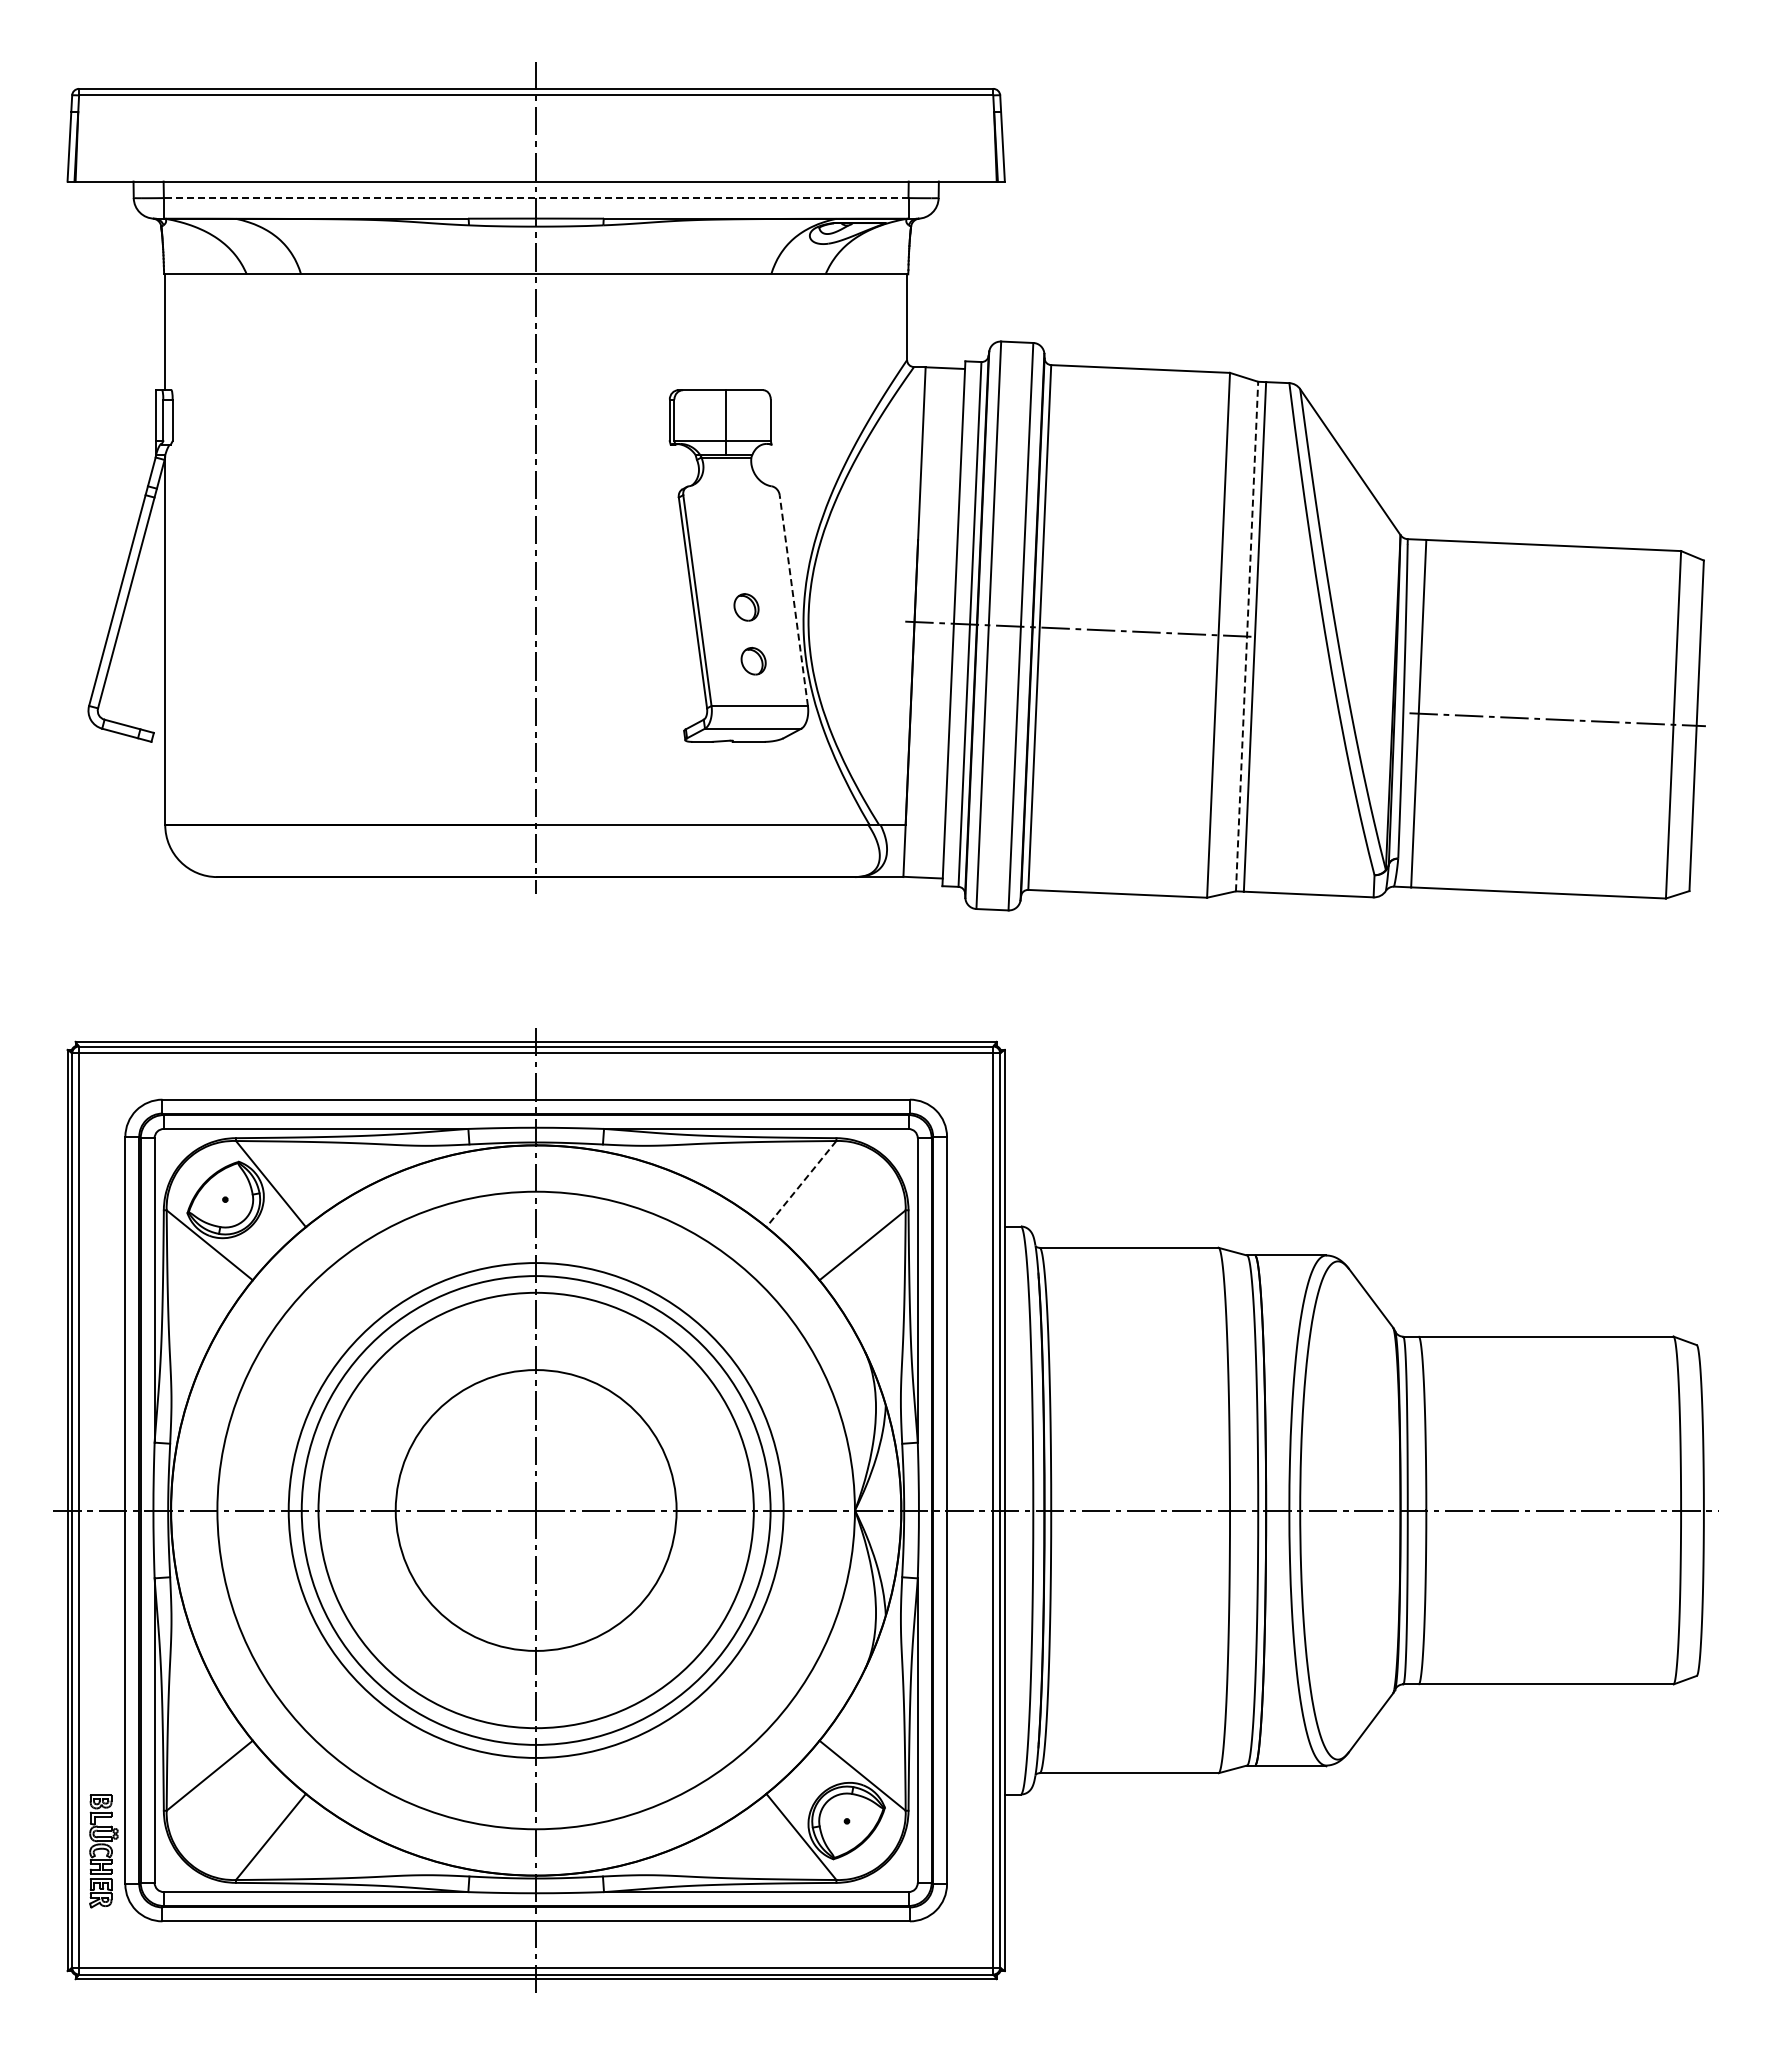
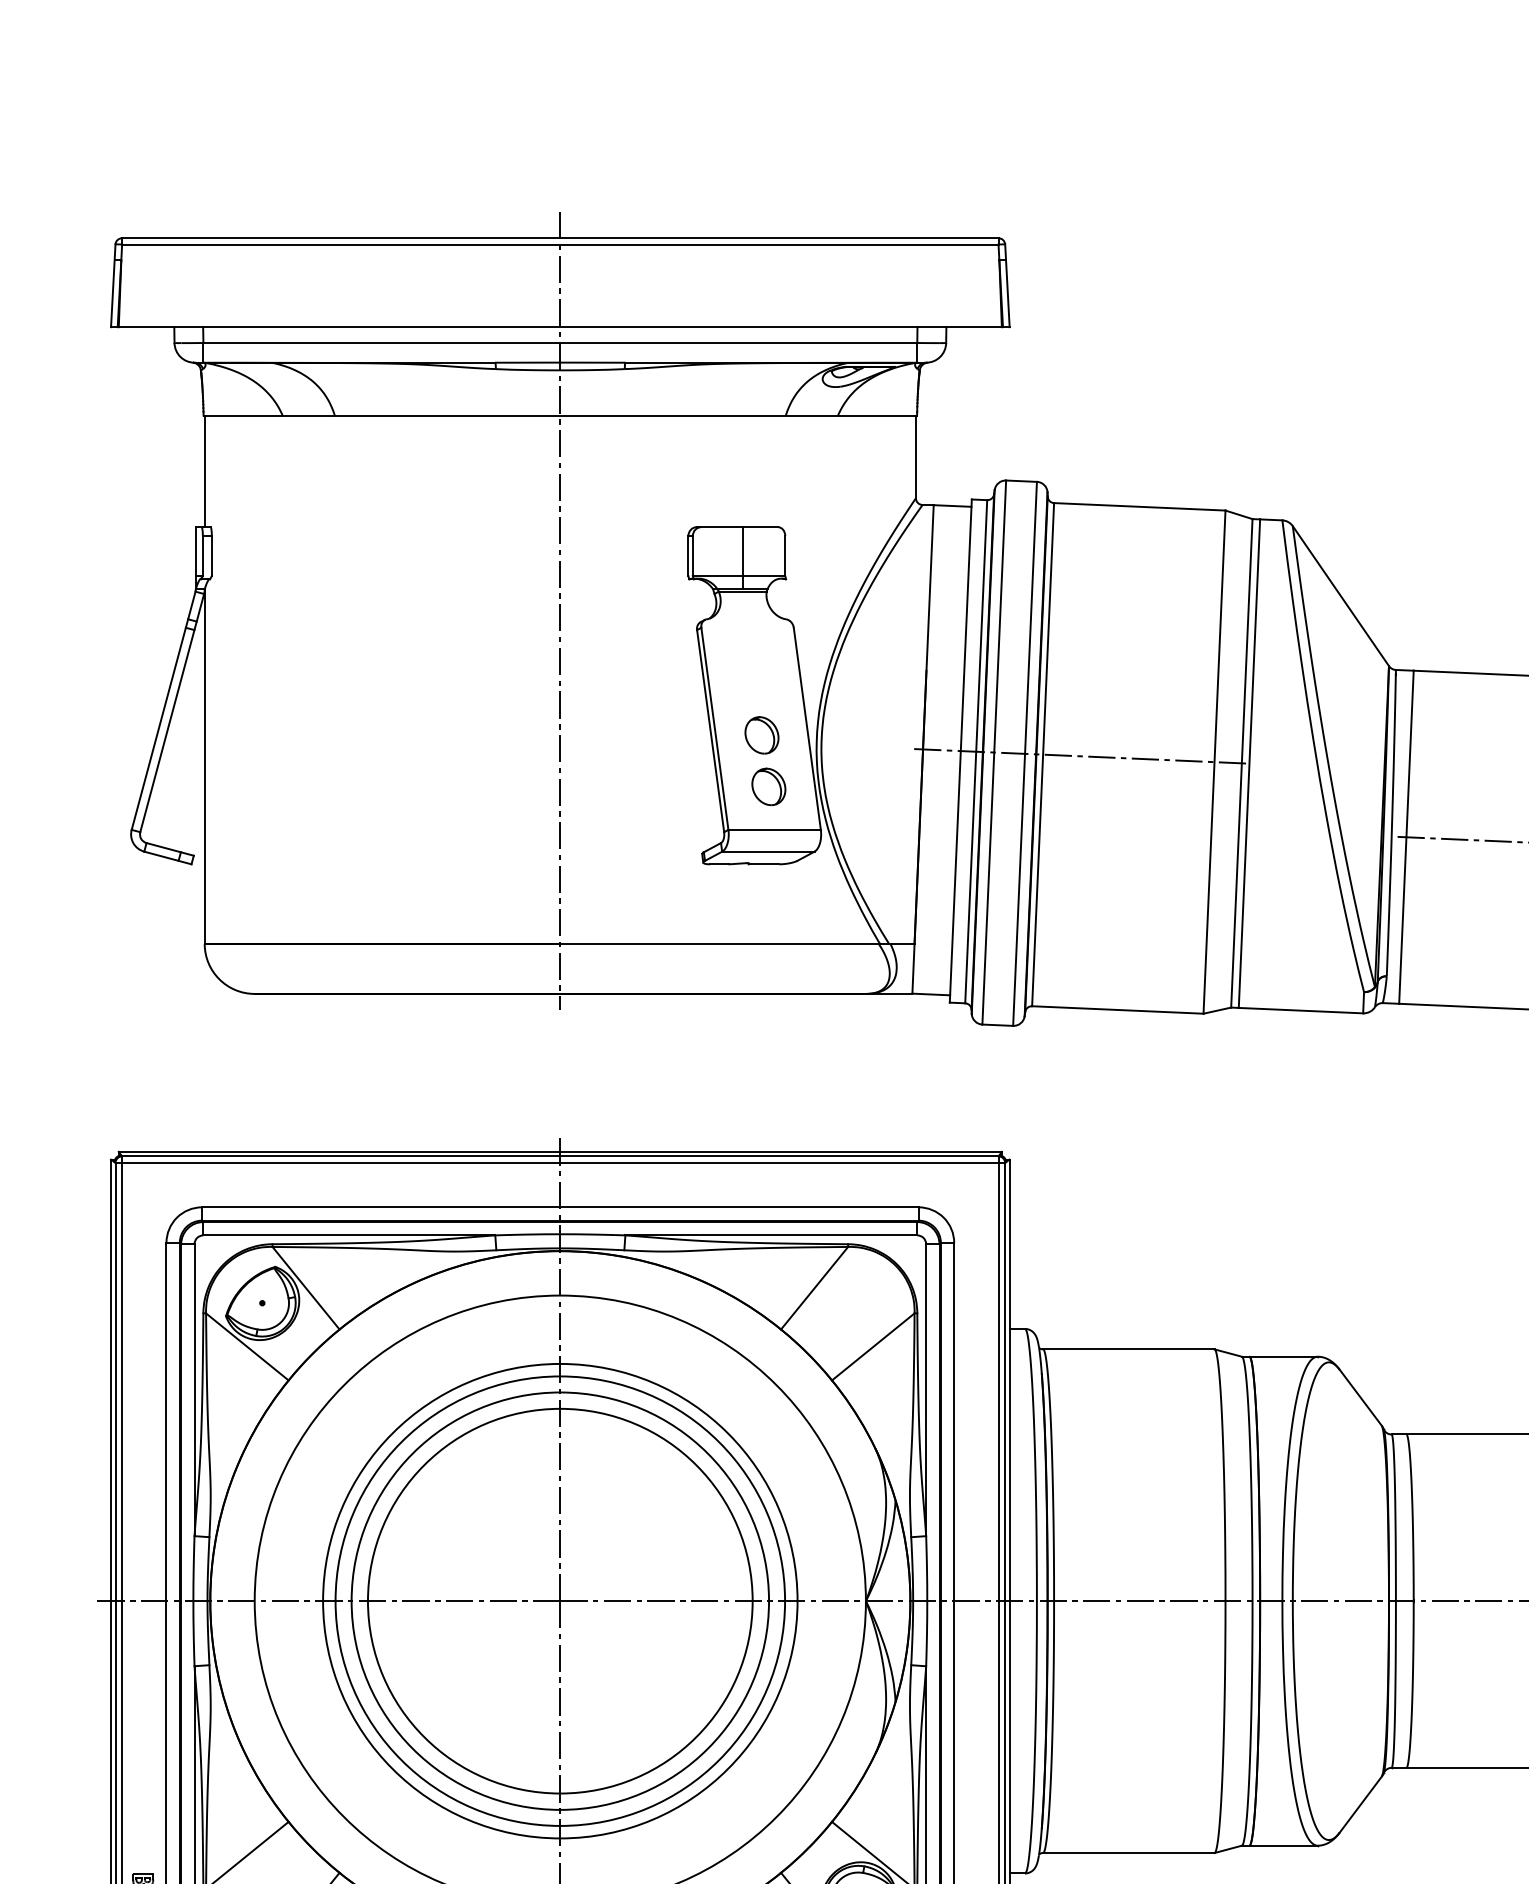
line: (535, 198) -> (559, 343), dashed -> solid
line: (793, 600) -> (807, 728), dashed -> solid
part: (746, 607) -> (761, 735), size x1.43
line: (1247, 636) -> (1242, 763), dashed -> solid
part: (753, 661) -> (768, 787), size x1.43
line: (801, 1184) -> (814, 1288), dashed -> solid
circle: (535, 1510) -> (559, 1601), size x1.43

